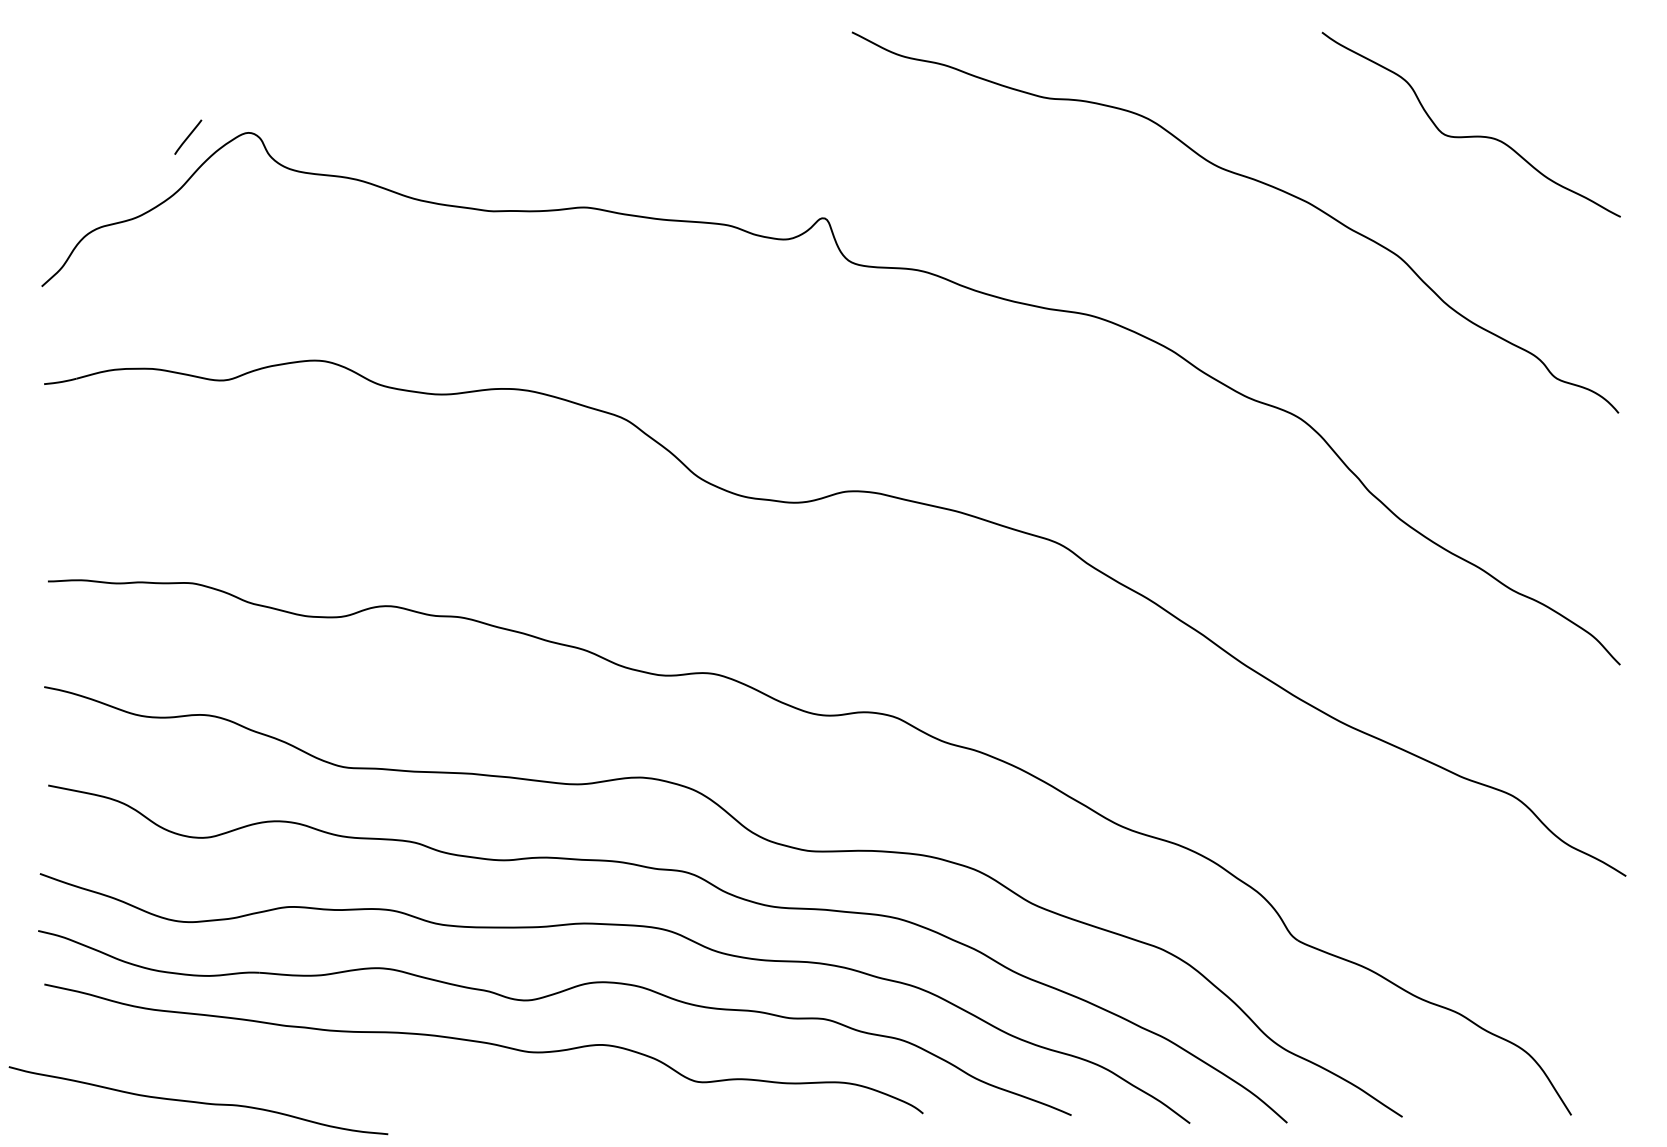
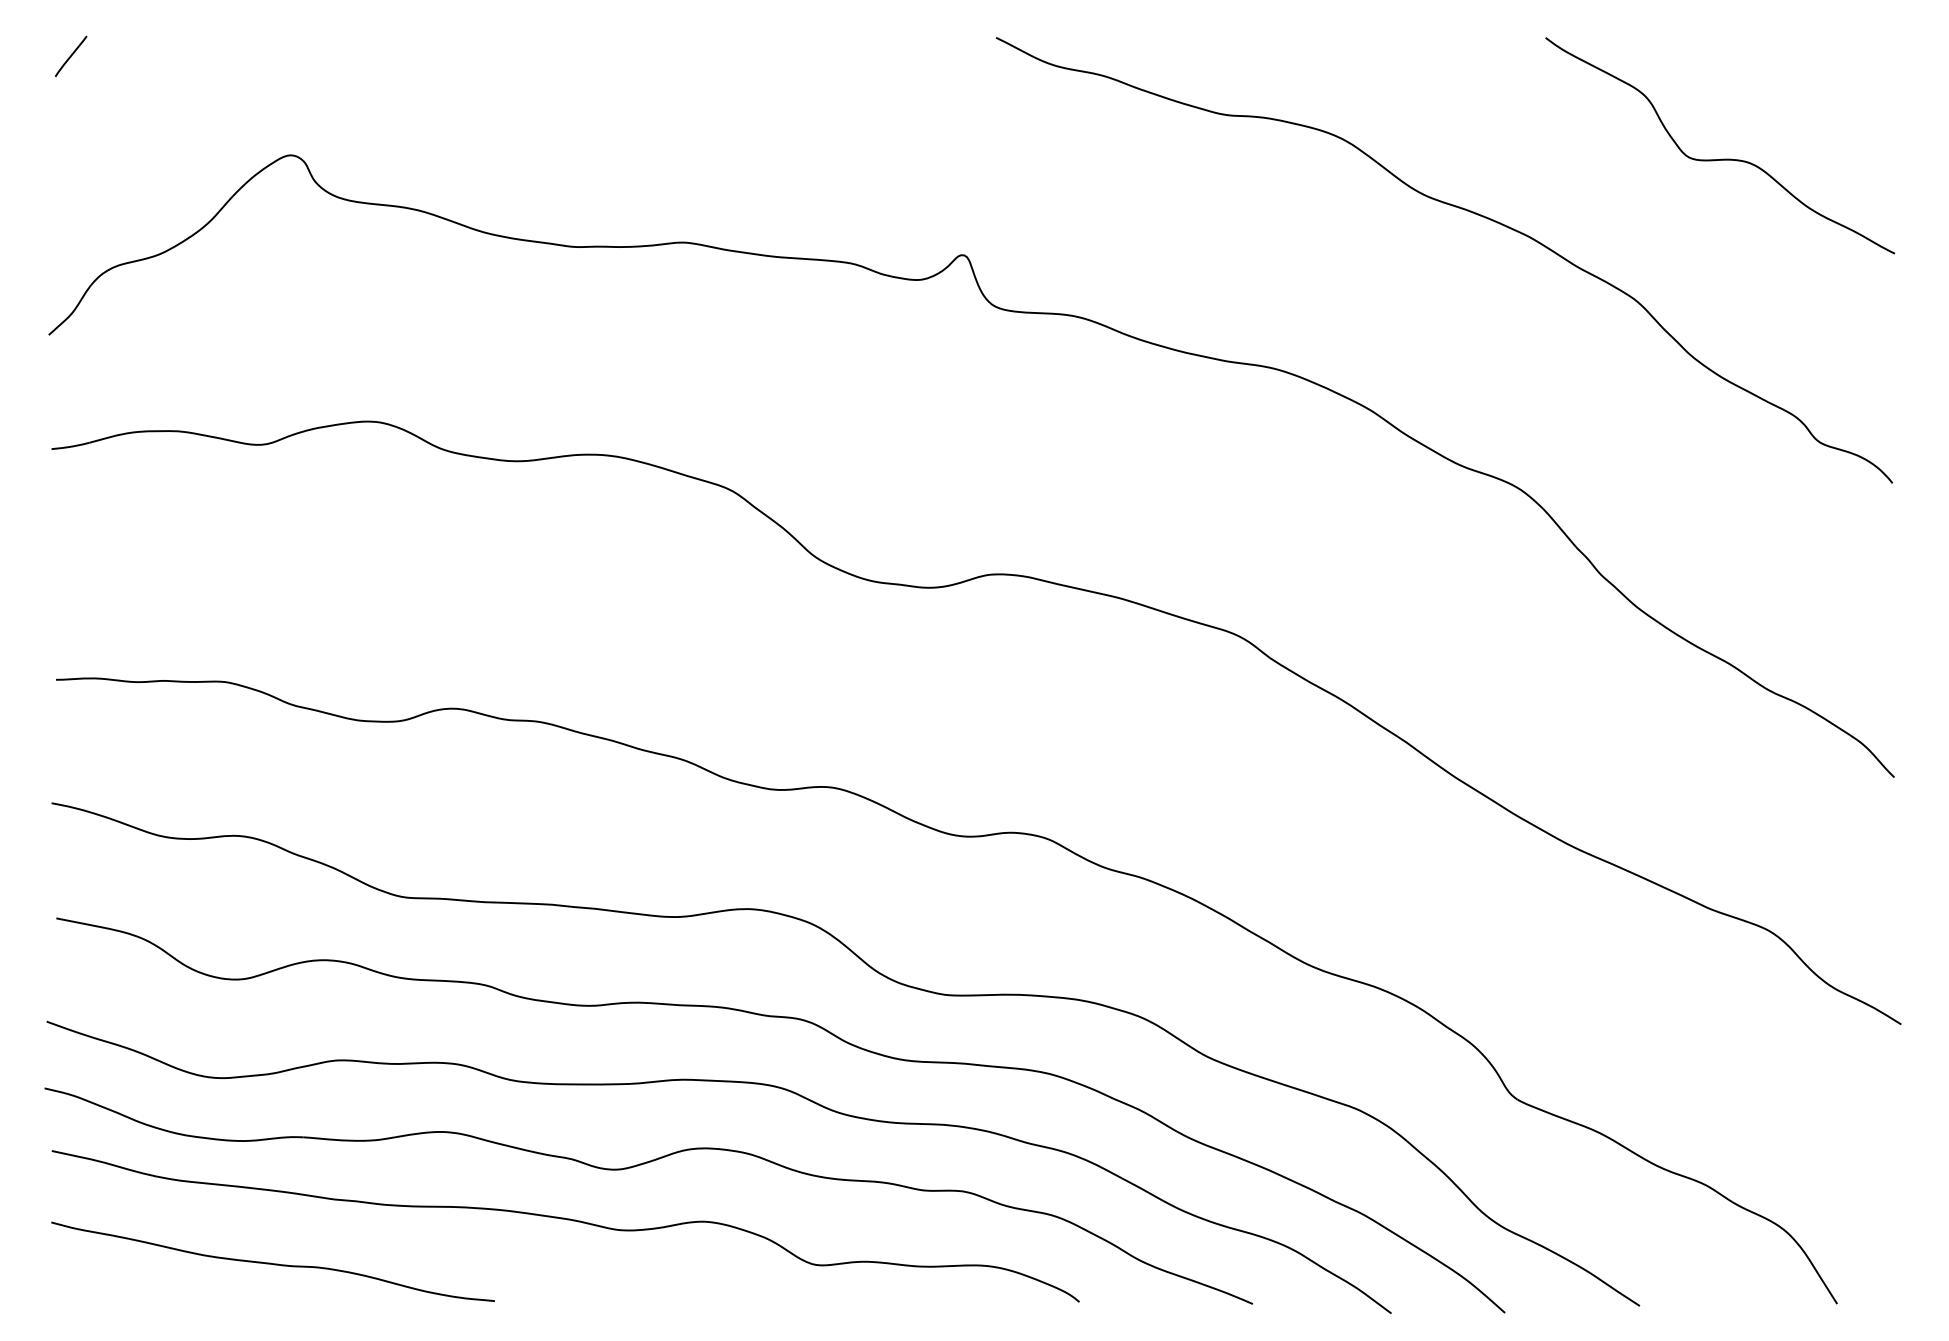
line: (187, 136) -> (70, 55), moved
curve: (198, 1102) -> (272, 1263), moved

